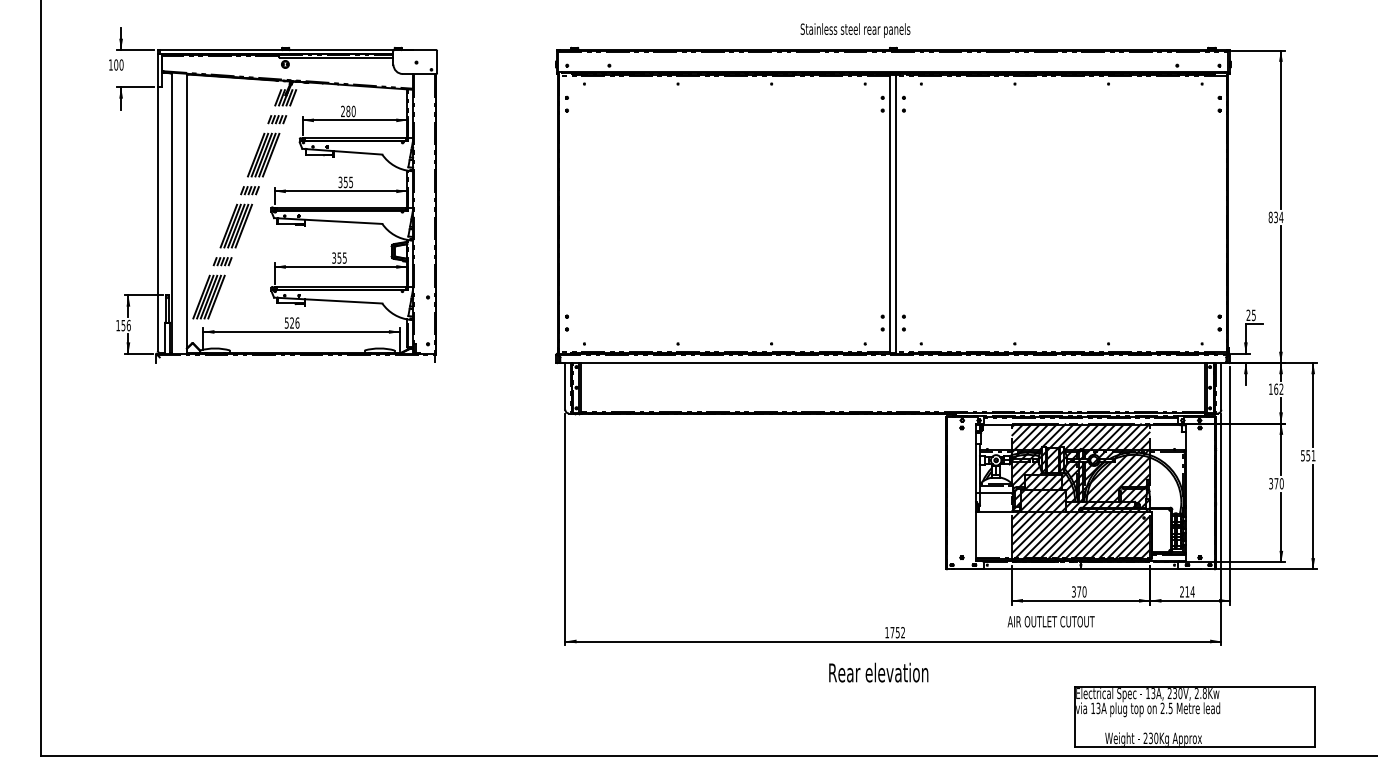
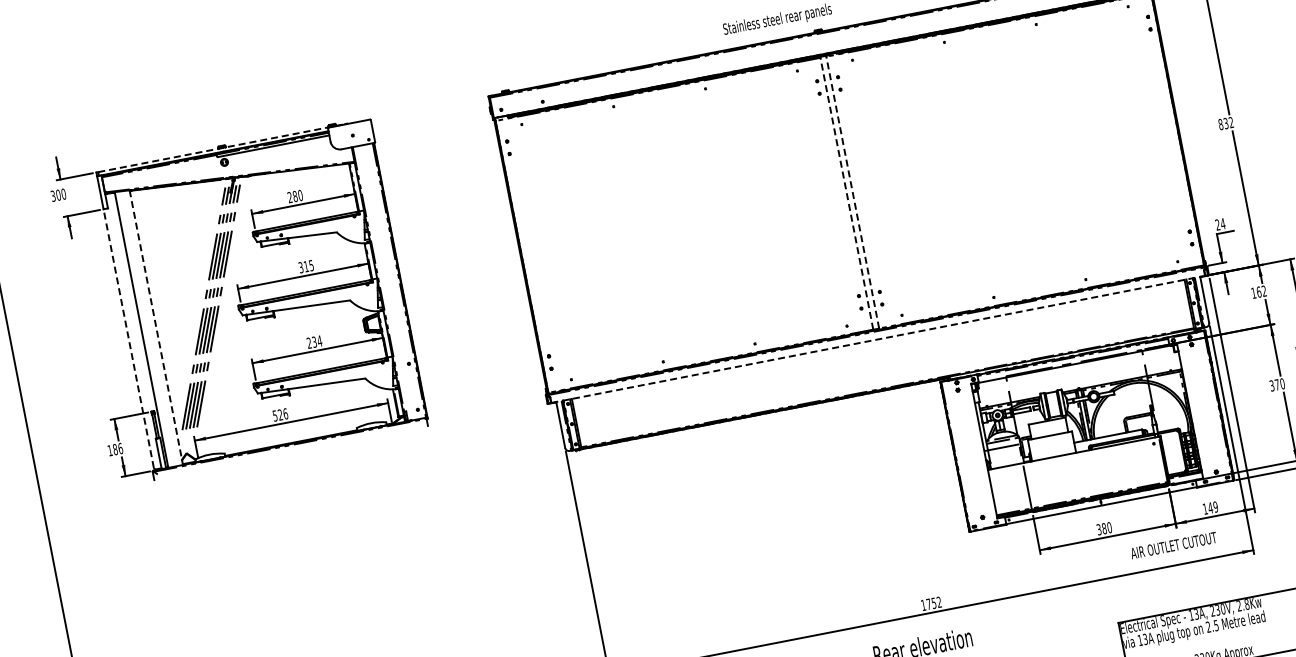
line: (285, 49) -> (221, 147), solid -> dashed
text: (110, 64) -> (52, 195), 100 -> 300
text: (345, 182) -> (306, 266), 355 -> 315
line: (186, 213) -> (155, 327), solid -> dashed
line: (890, 213) -> (846, 193), solid -> dashed
line: (896, 213) -> (852, 192), solid -> dashed
text: (1281, 216) -> (1231, 121), 834 -> 832
line: (157, 219) -> (128, 338), solid -> dashed
text: (339, 257) -> (314, 341), 355 -> 234
text: (1253, 315) -> (1222, 224), 25 -> 24
text: (123, 325) -> (115, 449), 156 -> 186
line: (893, 362) -> (878, 338), solid -> dashed
hatch: (1080, 492) -> (1086, 430), removed
text: (1079, 591) -> (1104, 528), 370 -> 380
text: (1187, 591) -> (1210, 507), 214 -> 149
text: (1050, 621) -> (1173, 545), moved

